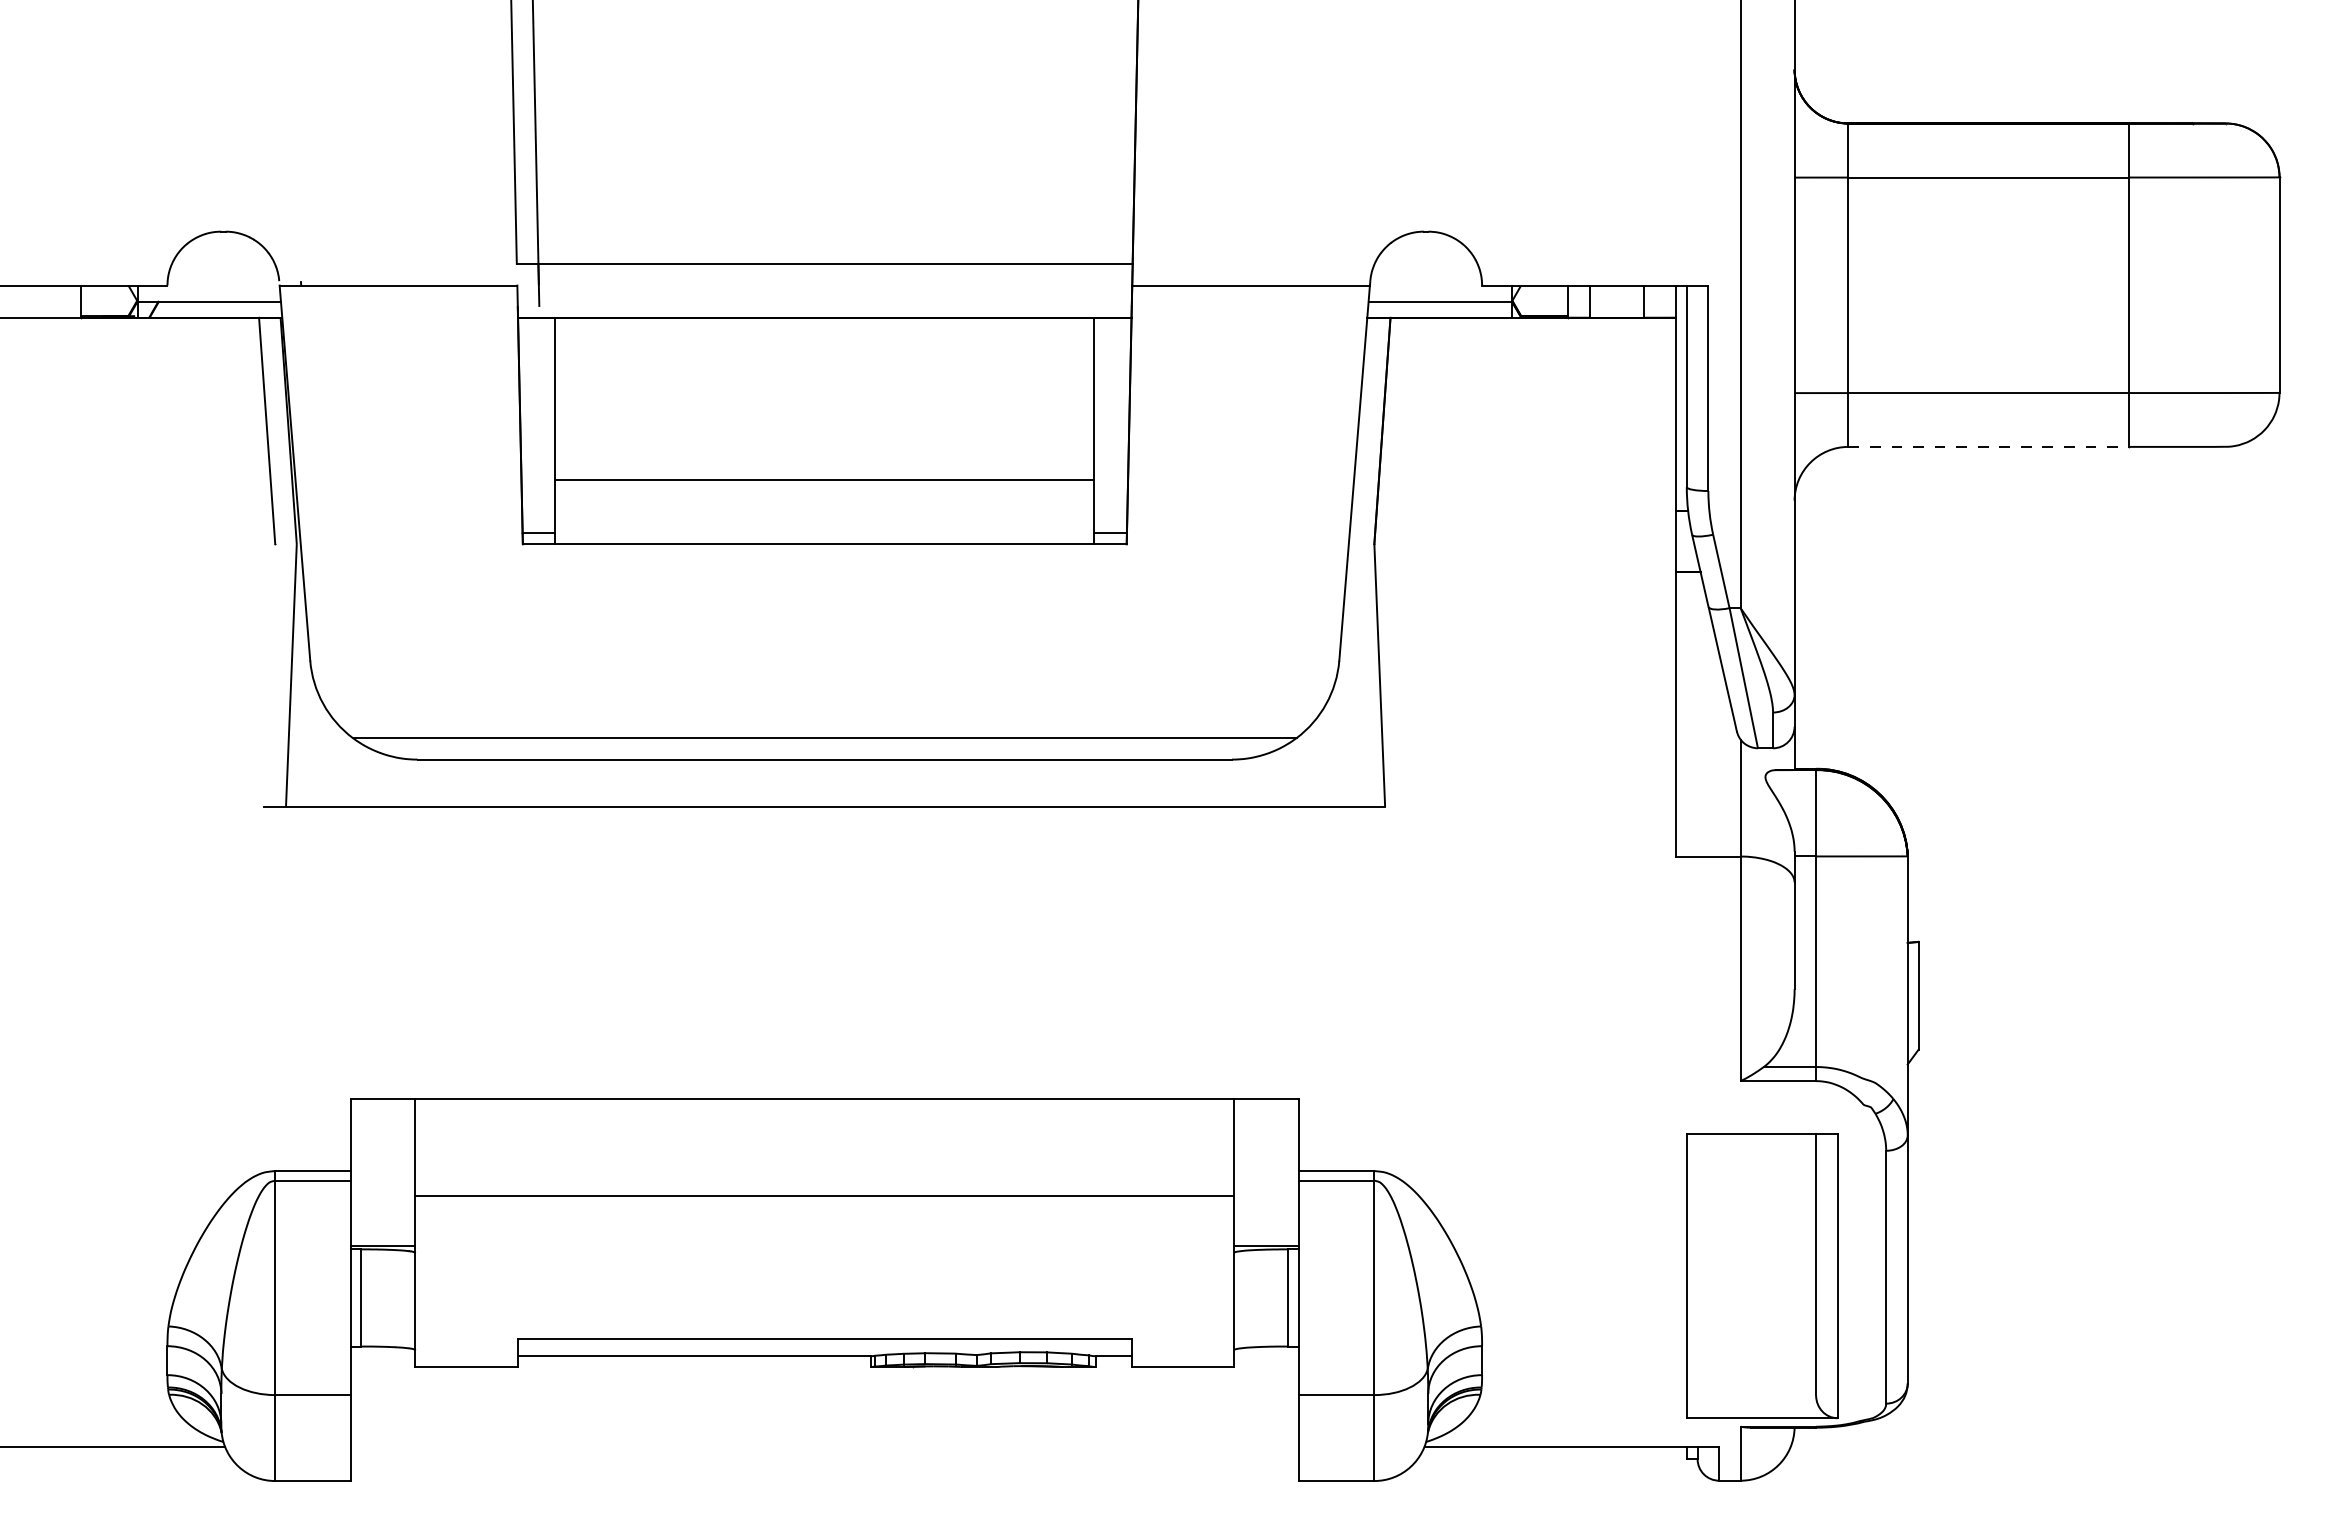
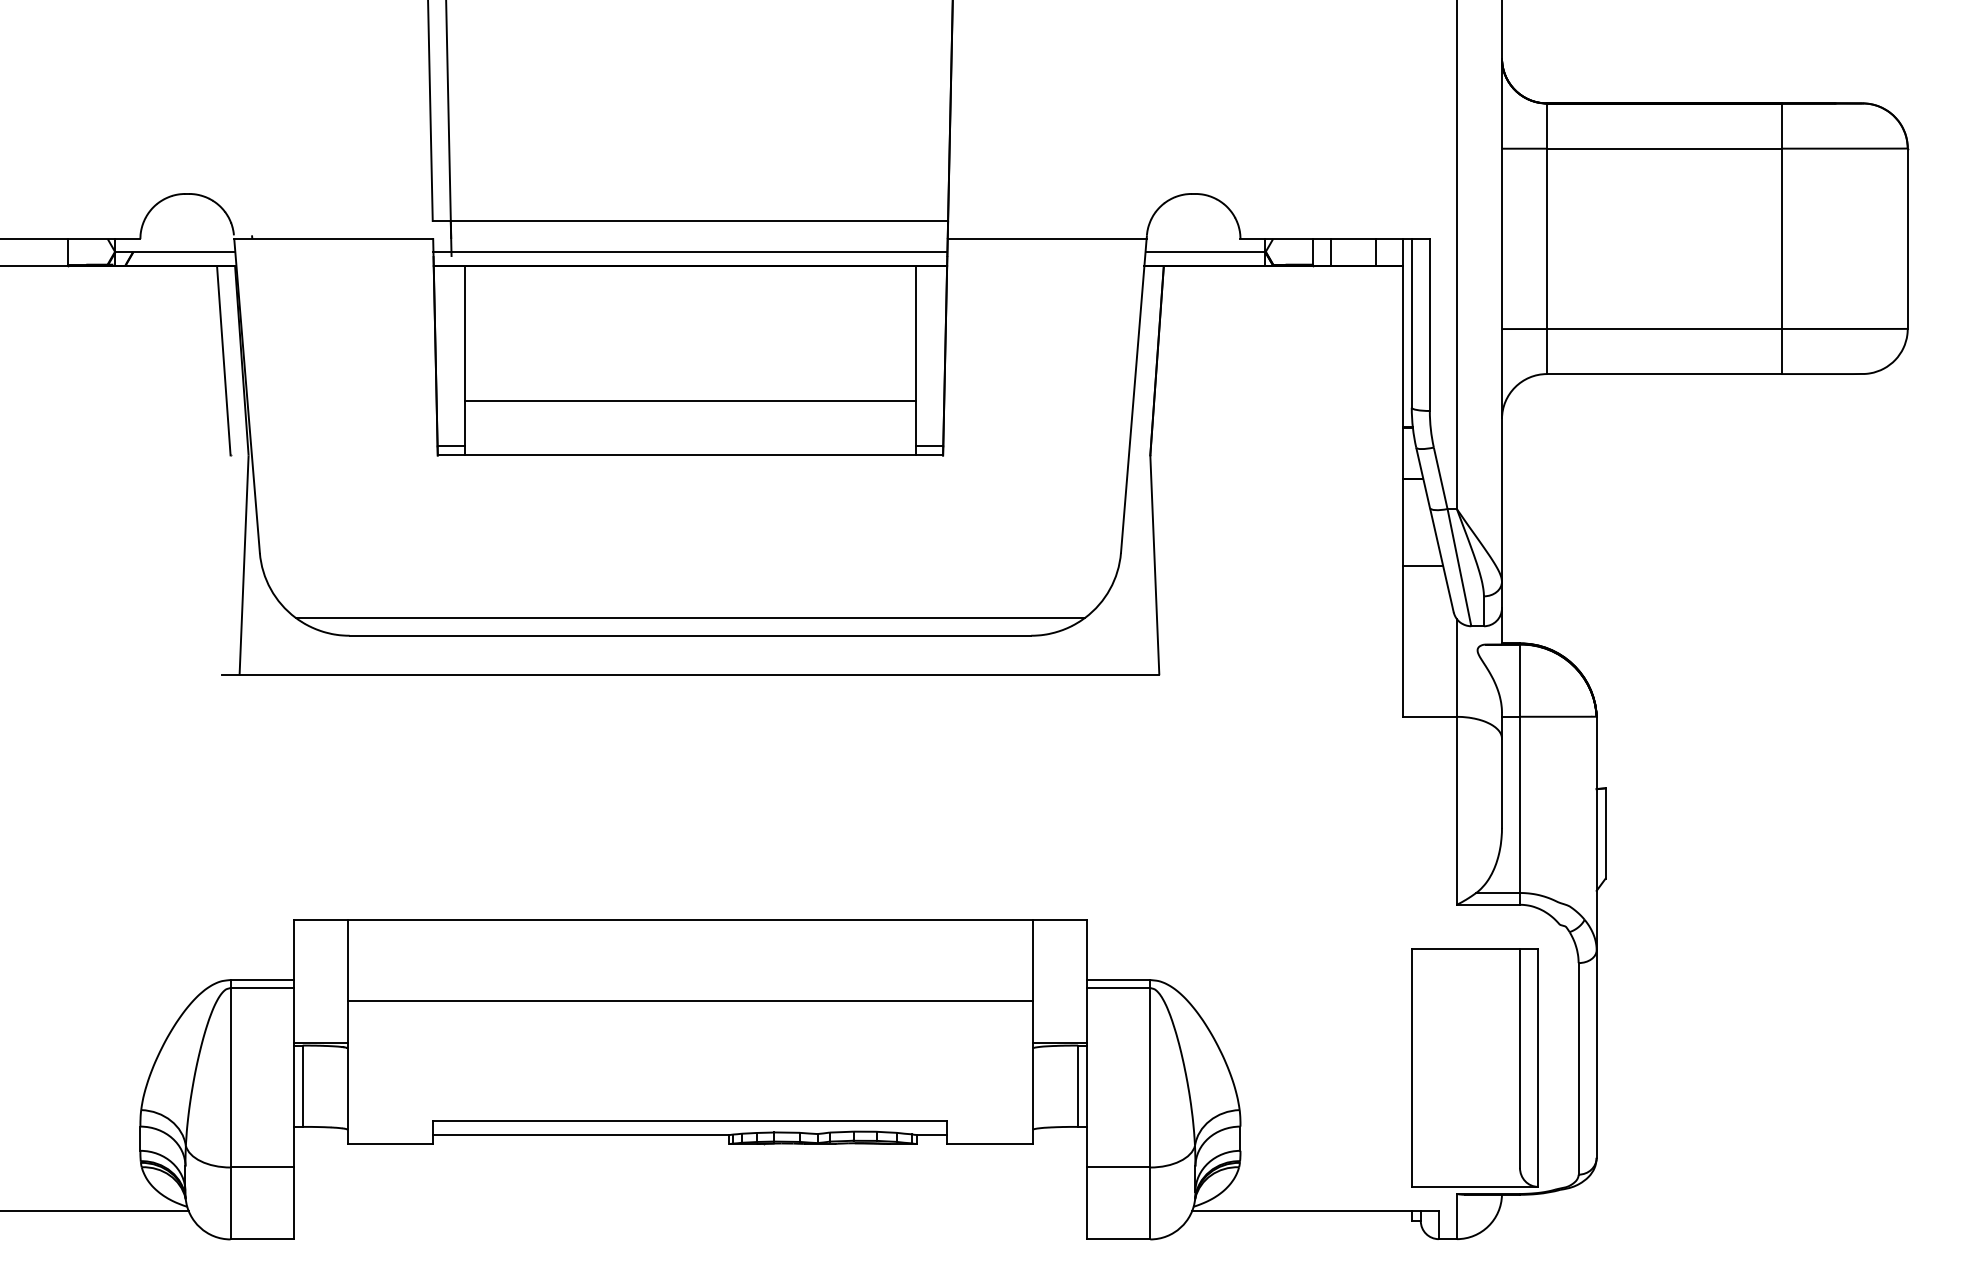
line: (824, 301) -> (690, 252), added
line: (1989, 446) -> (1665, 373), dashed -> solid
line: (1700, 676) -> (1423, 566), added

